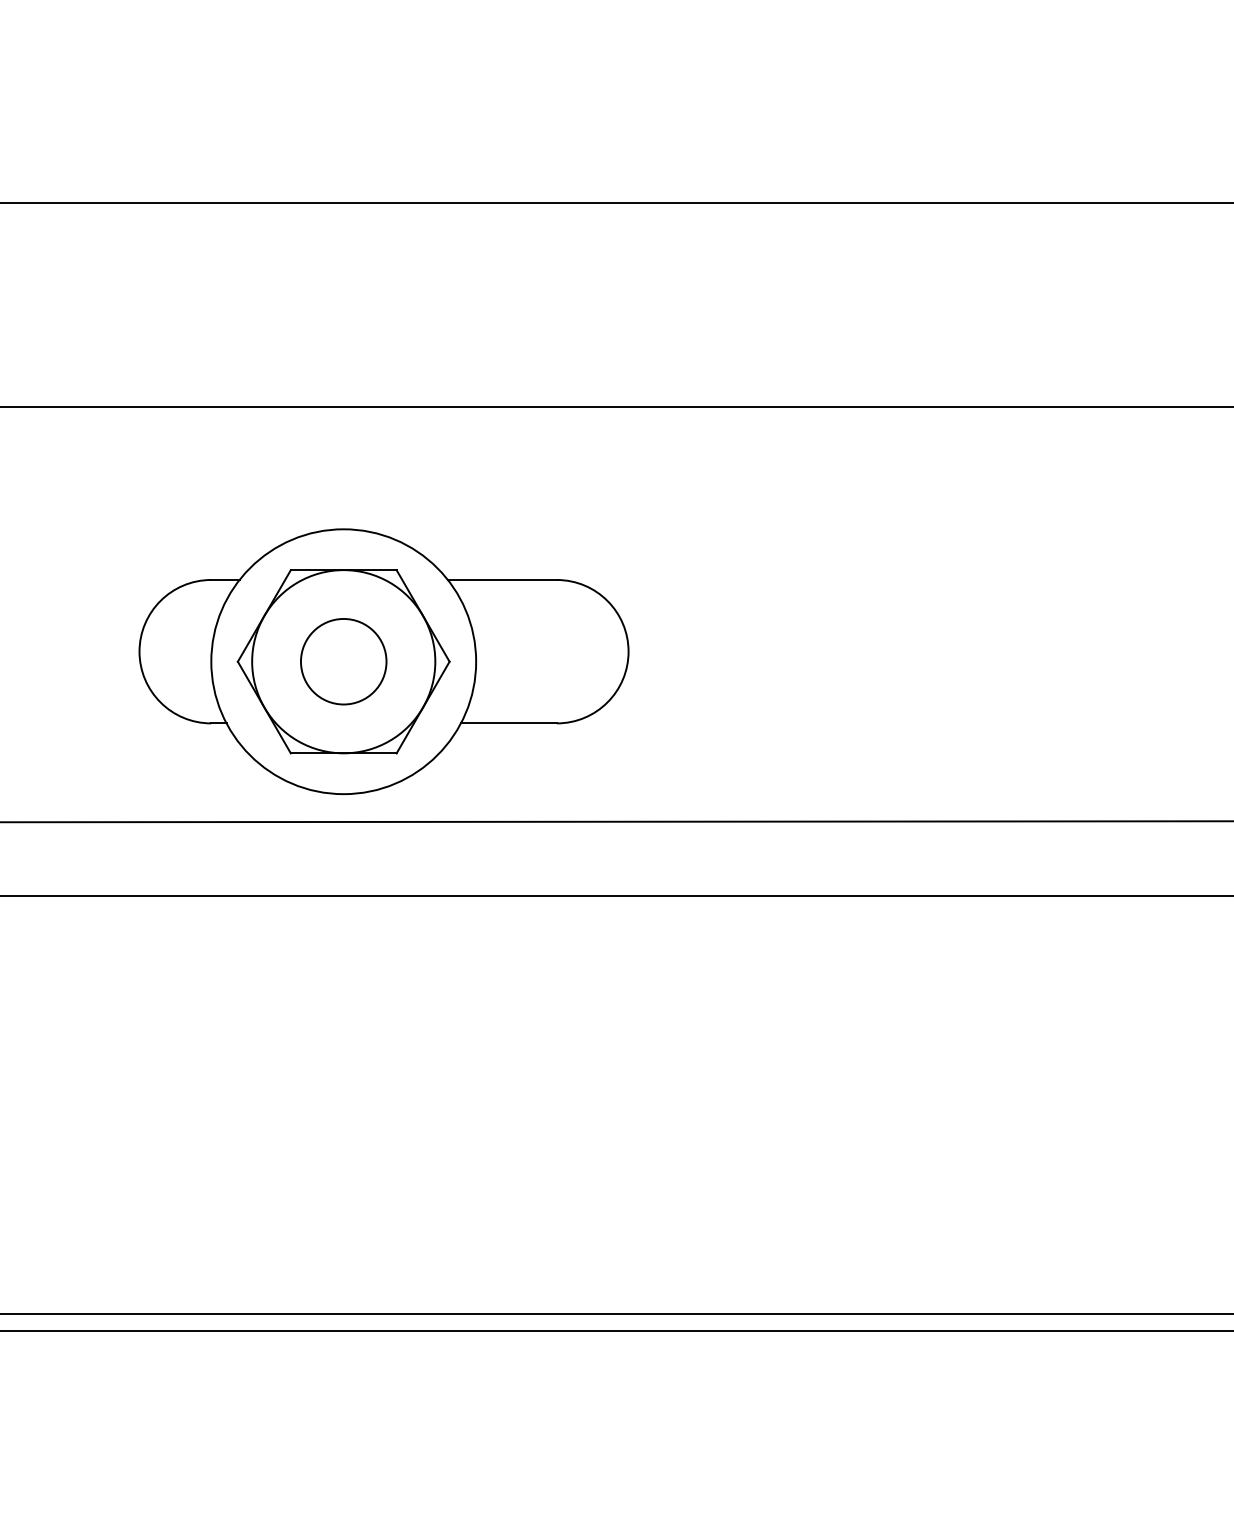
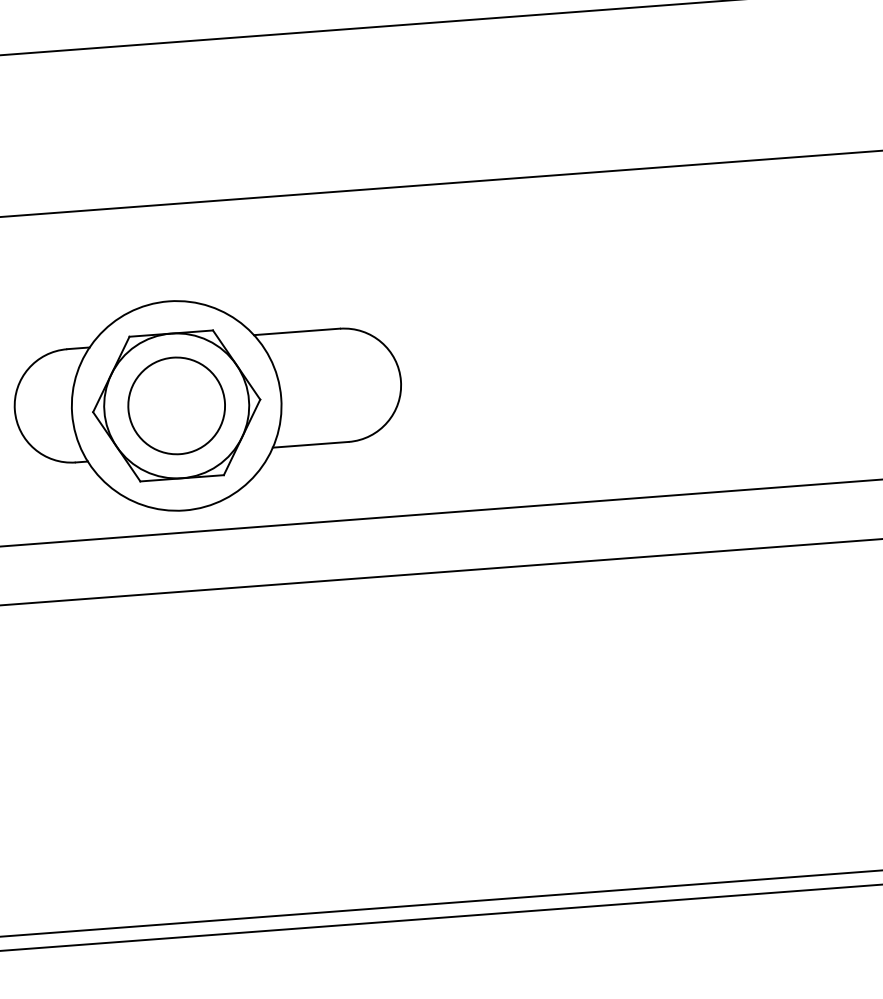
circle: (343, 661) -> (176, 405), size x1.43

